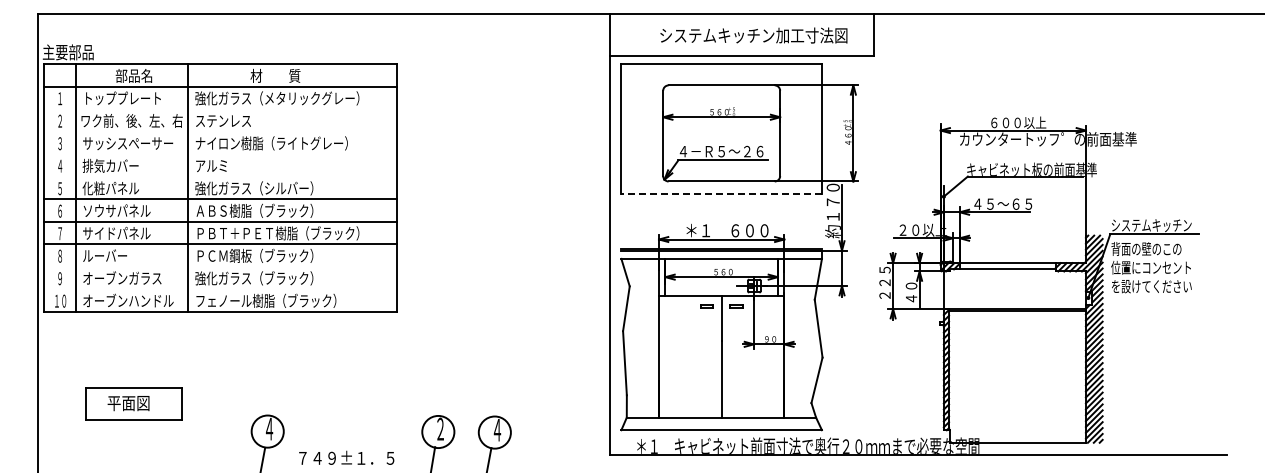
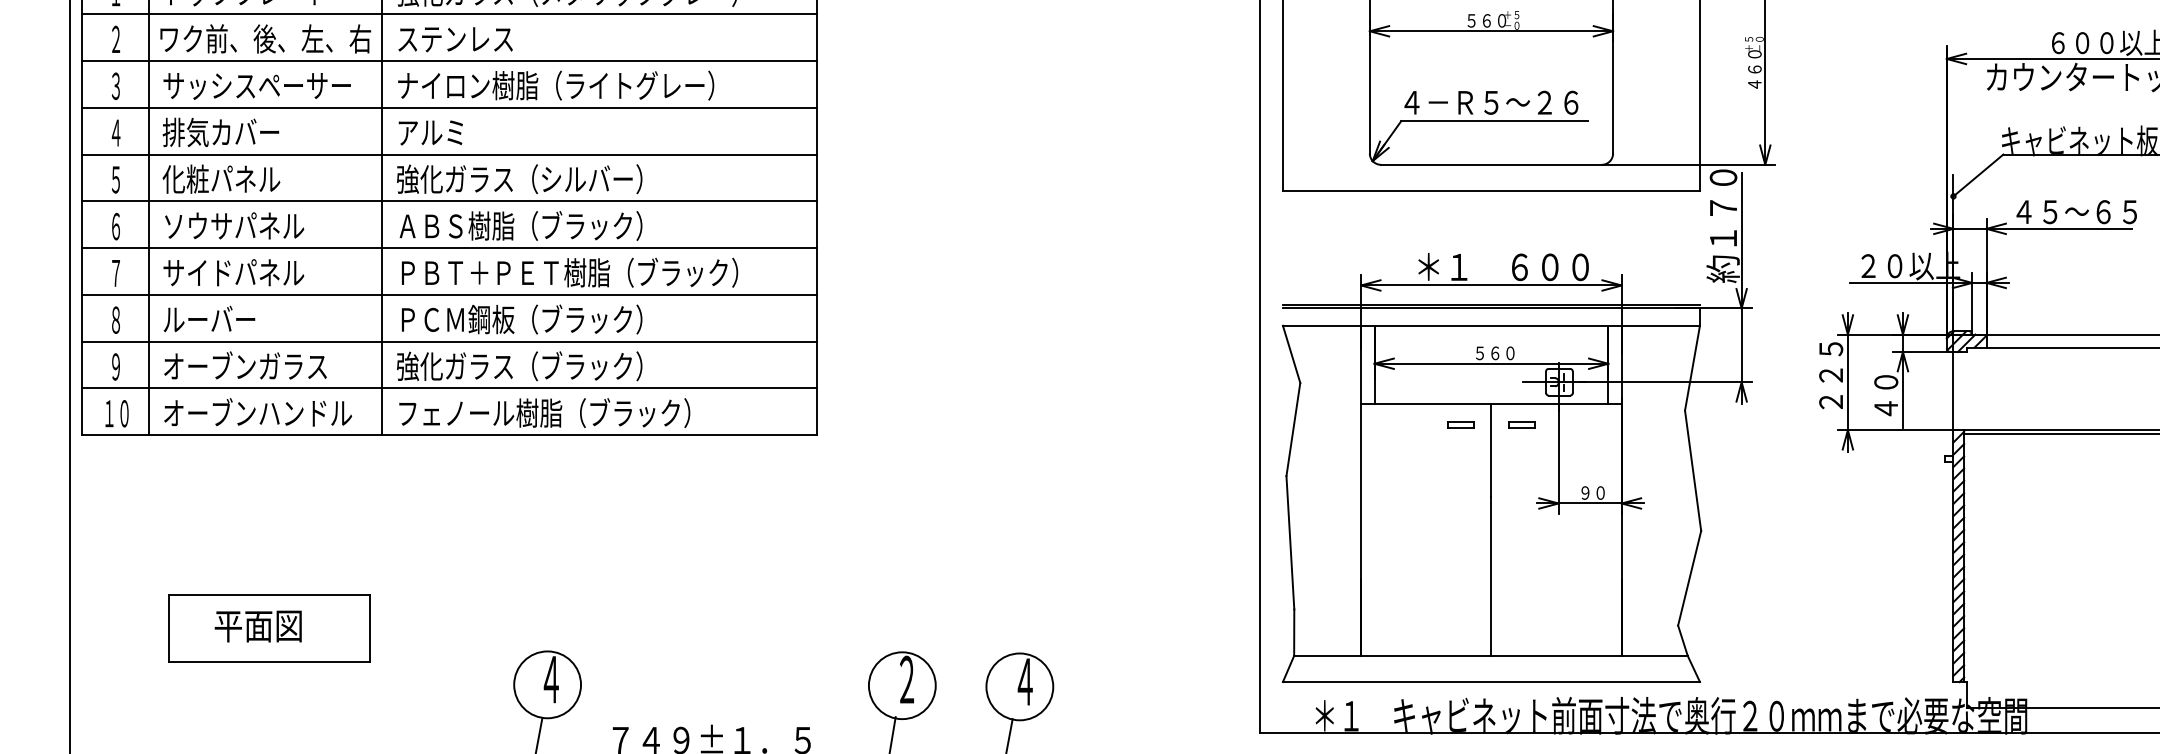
line: (220, 109) -> (449, 15), added
line: (220, 131) -> (449, 60), added
line: (220, 154) -> (449, 108), added
line: (220, 176) -> (449, 154), added
line: (721, 194) -> (1491, 191), dashed -> solid
line: (220, 266) -> (449, 341), added
line: (220, 289) -> (449, 389), added

